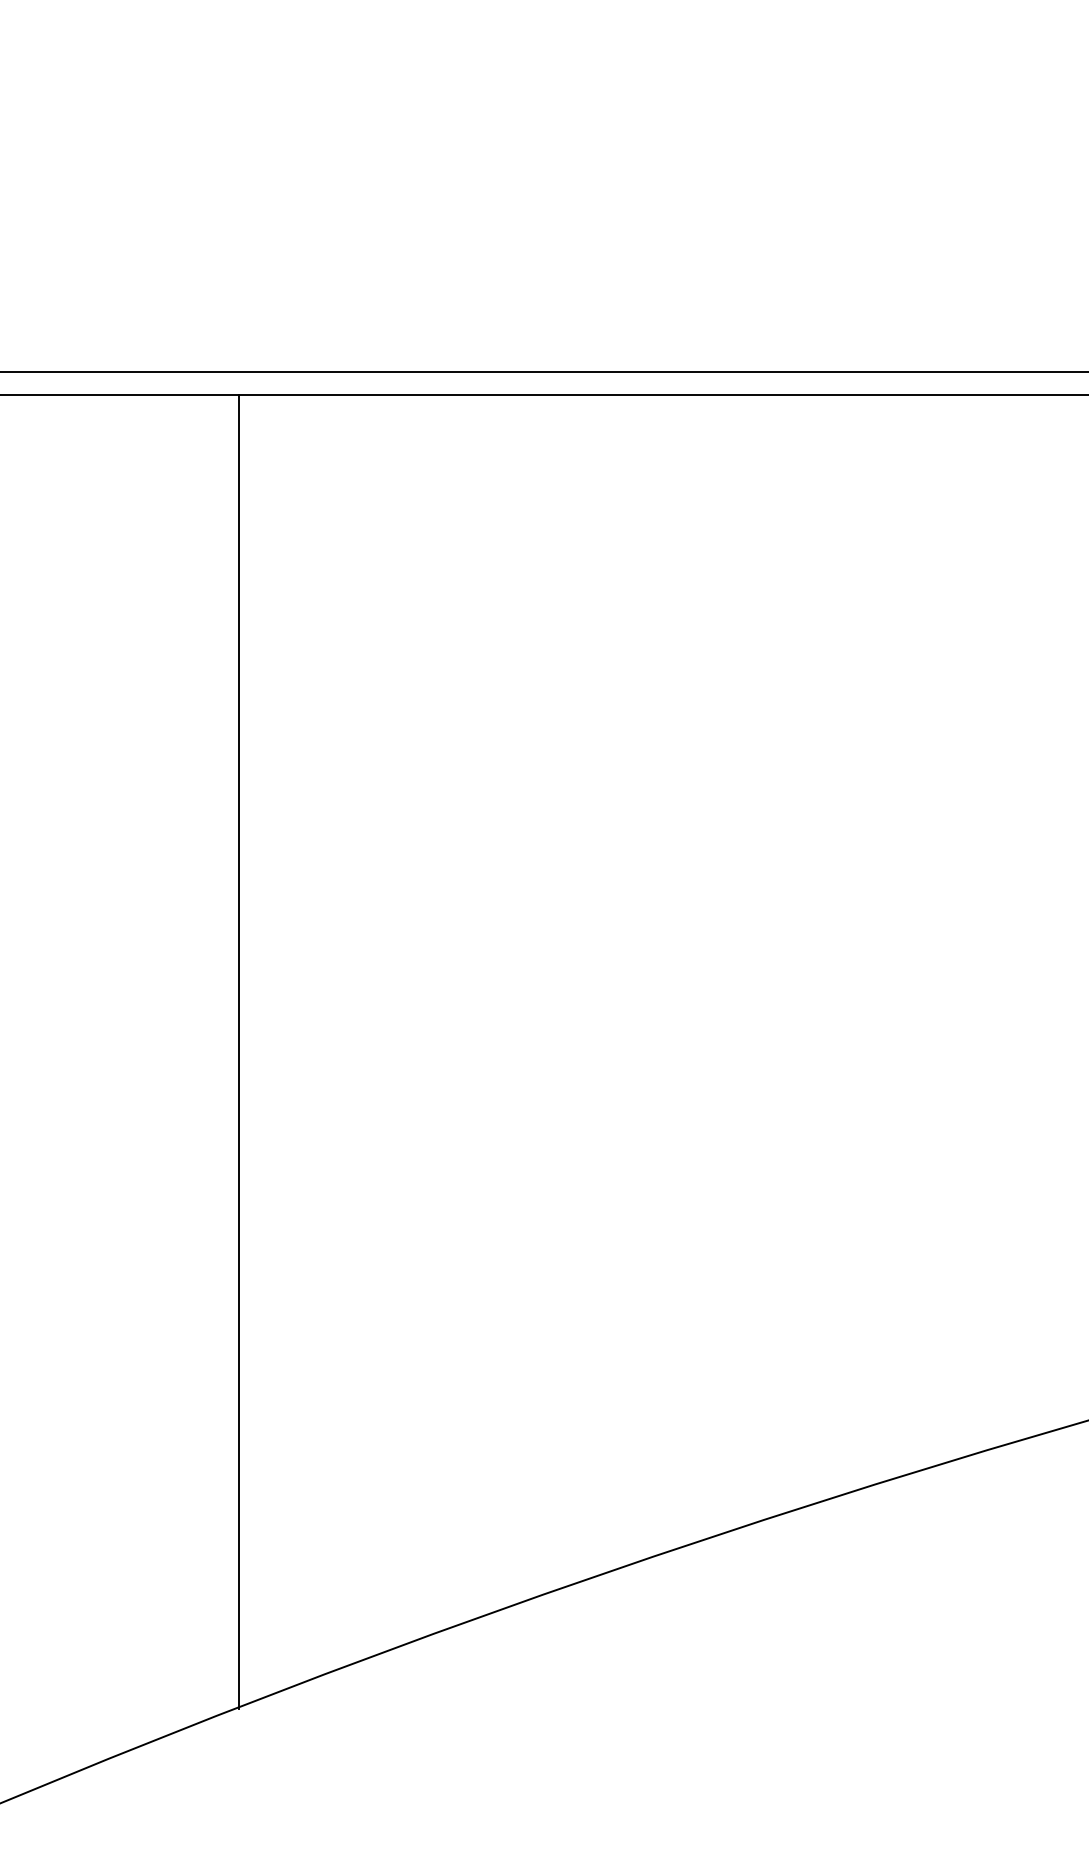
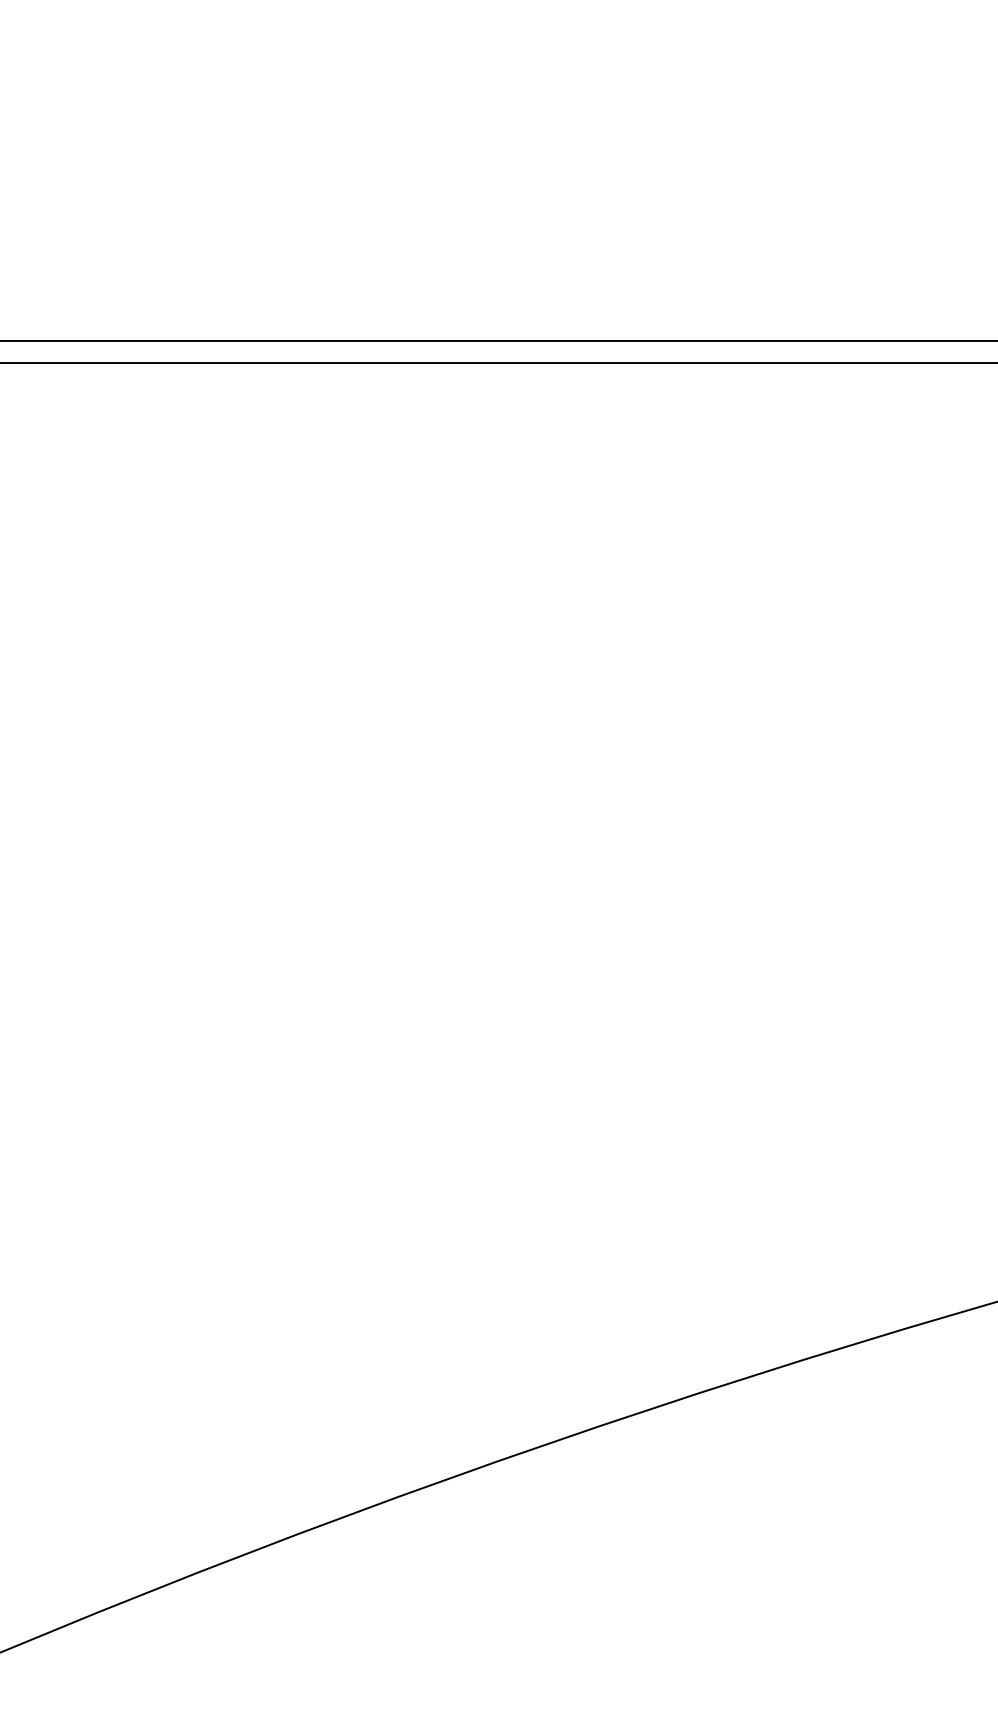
line: (239, 1052) -> (219, 964), removed

